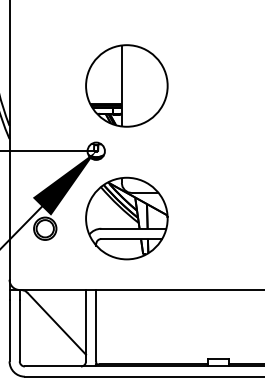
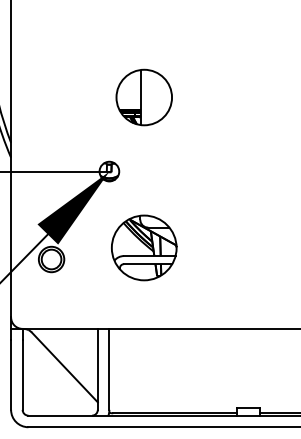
part: (127, 85) -> (144, 97), size x0.6
part: (127, 218) -> (144, 247), size x0.7

